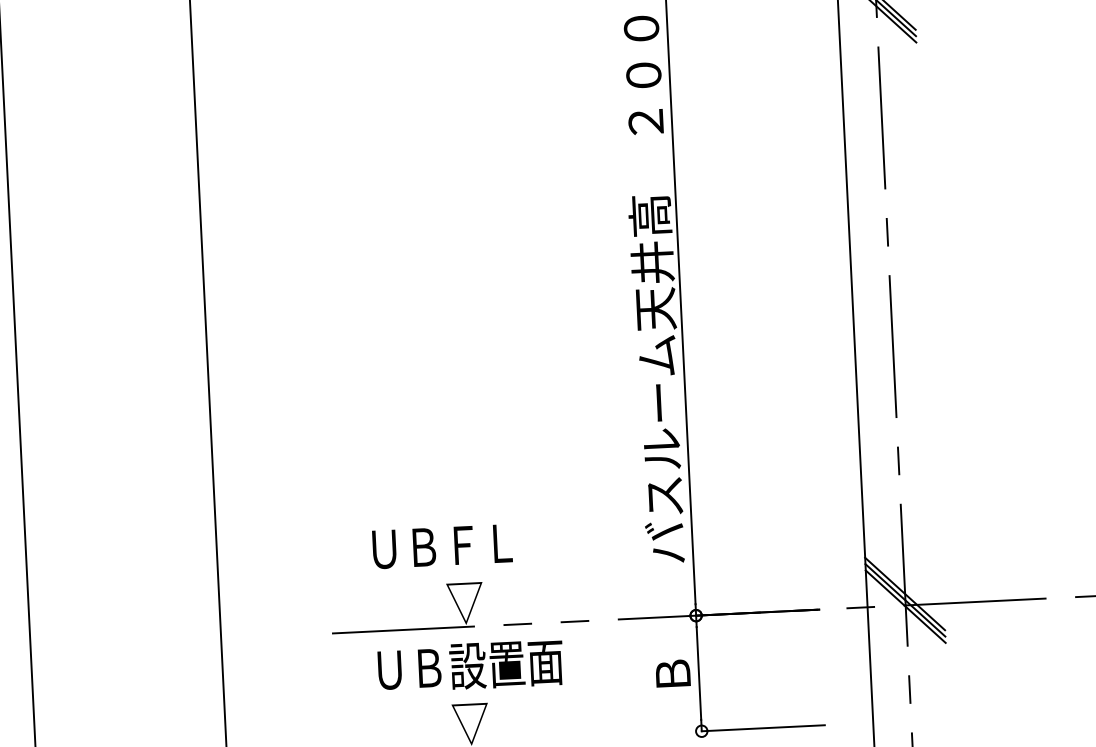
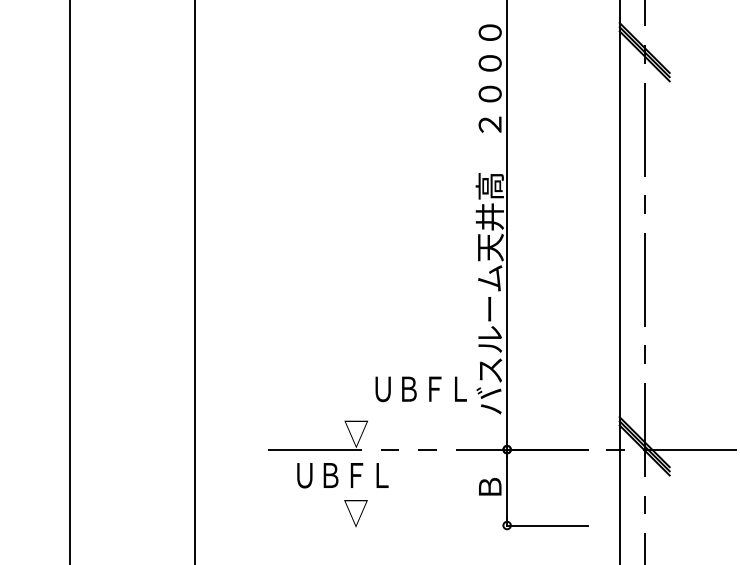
text: (441, 546) -> (420, 389), moved
text: (506, 664) -> (381, 475), ＵＢ設置面 -> ＵＢＦＬ

